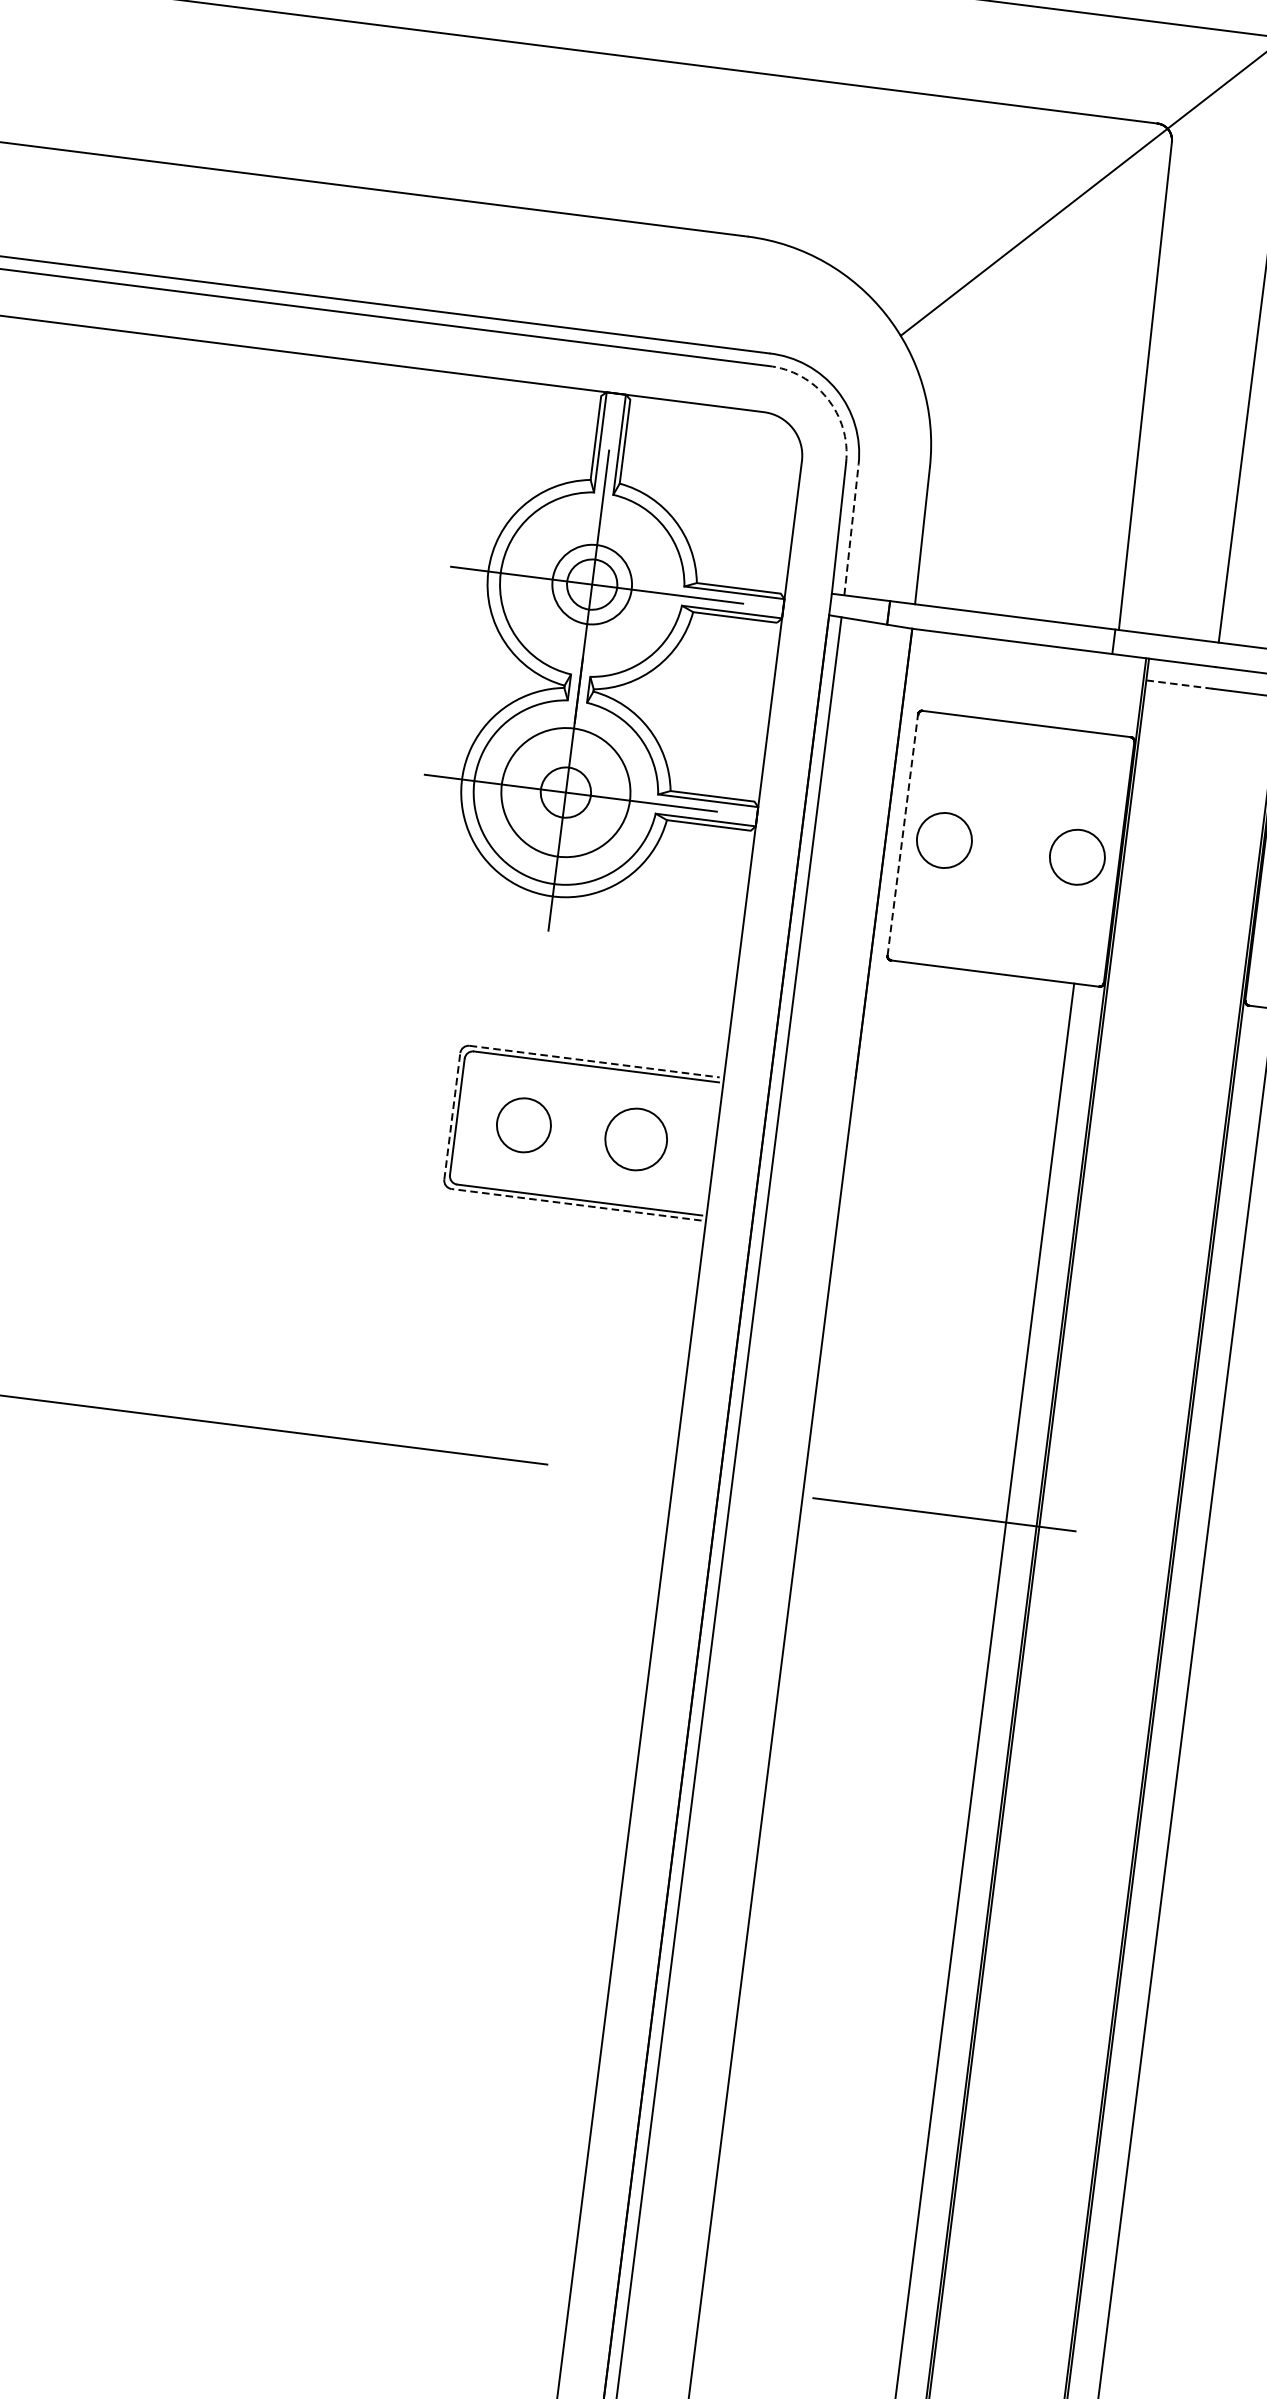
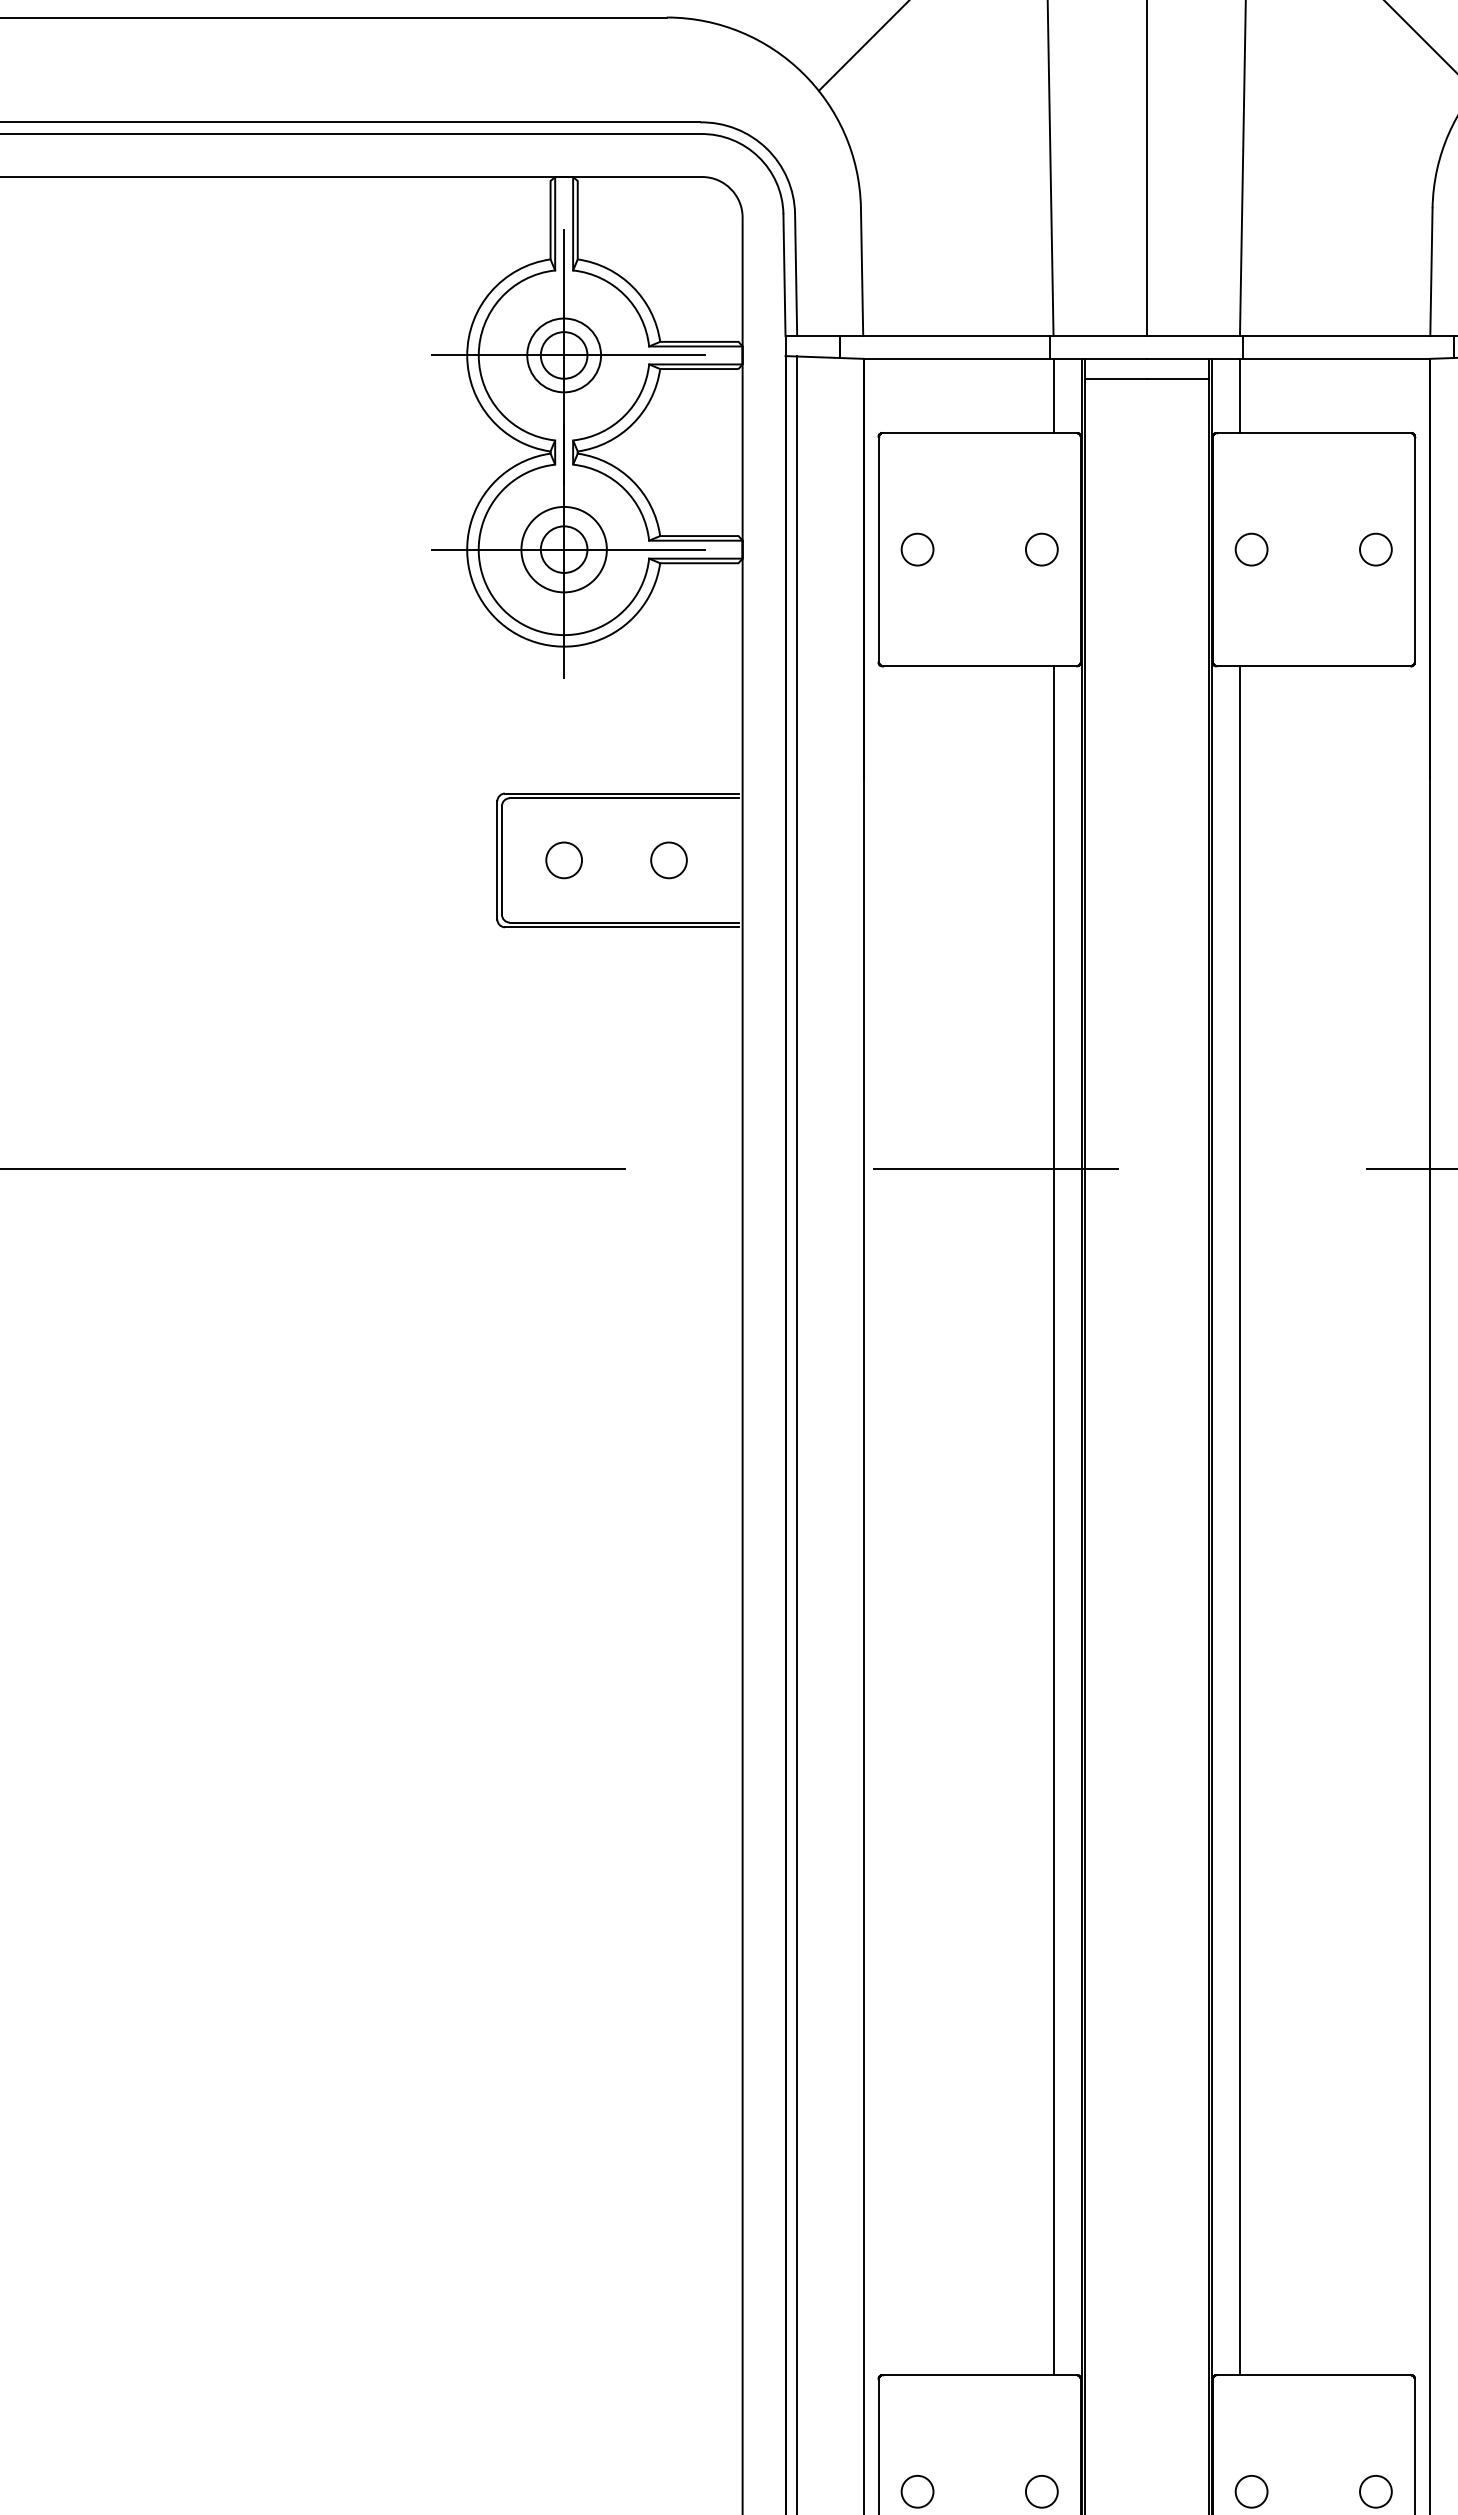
arc: (827, 397) -> (758, 156), dashed -> solid
line: (851, 529) -> (796, 274), dashed -> solid
line: (1179, 684) -> (1115, 379), dashed -> solid
line: (1110, 693) -> (1053, 395), added
circle: (565, 792) -> (563, 549), size x0.71
line: (902, 834) -> (878, 549), dashed -> solid
circle: (944, 840) -> (917, 549), size x0.62
circle: (1077, 857) -> (1041, 549), size x0.62
line: (594, 1061) -> (621, 793), dashed -> solid
line: (452, 1115) -> (497, 859), dashed -> solid
circle: (523, 1125) -> (563, 860), size x0.71
circle: (635, 1139) -> (668, 860), size x0.62
line: (576, 1204) -> (621, 927), dashed -> solid

